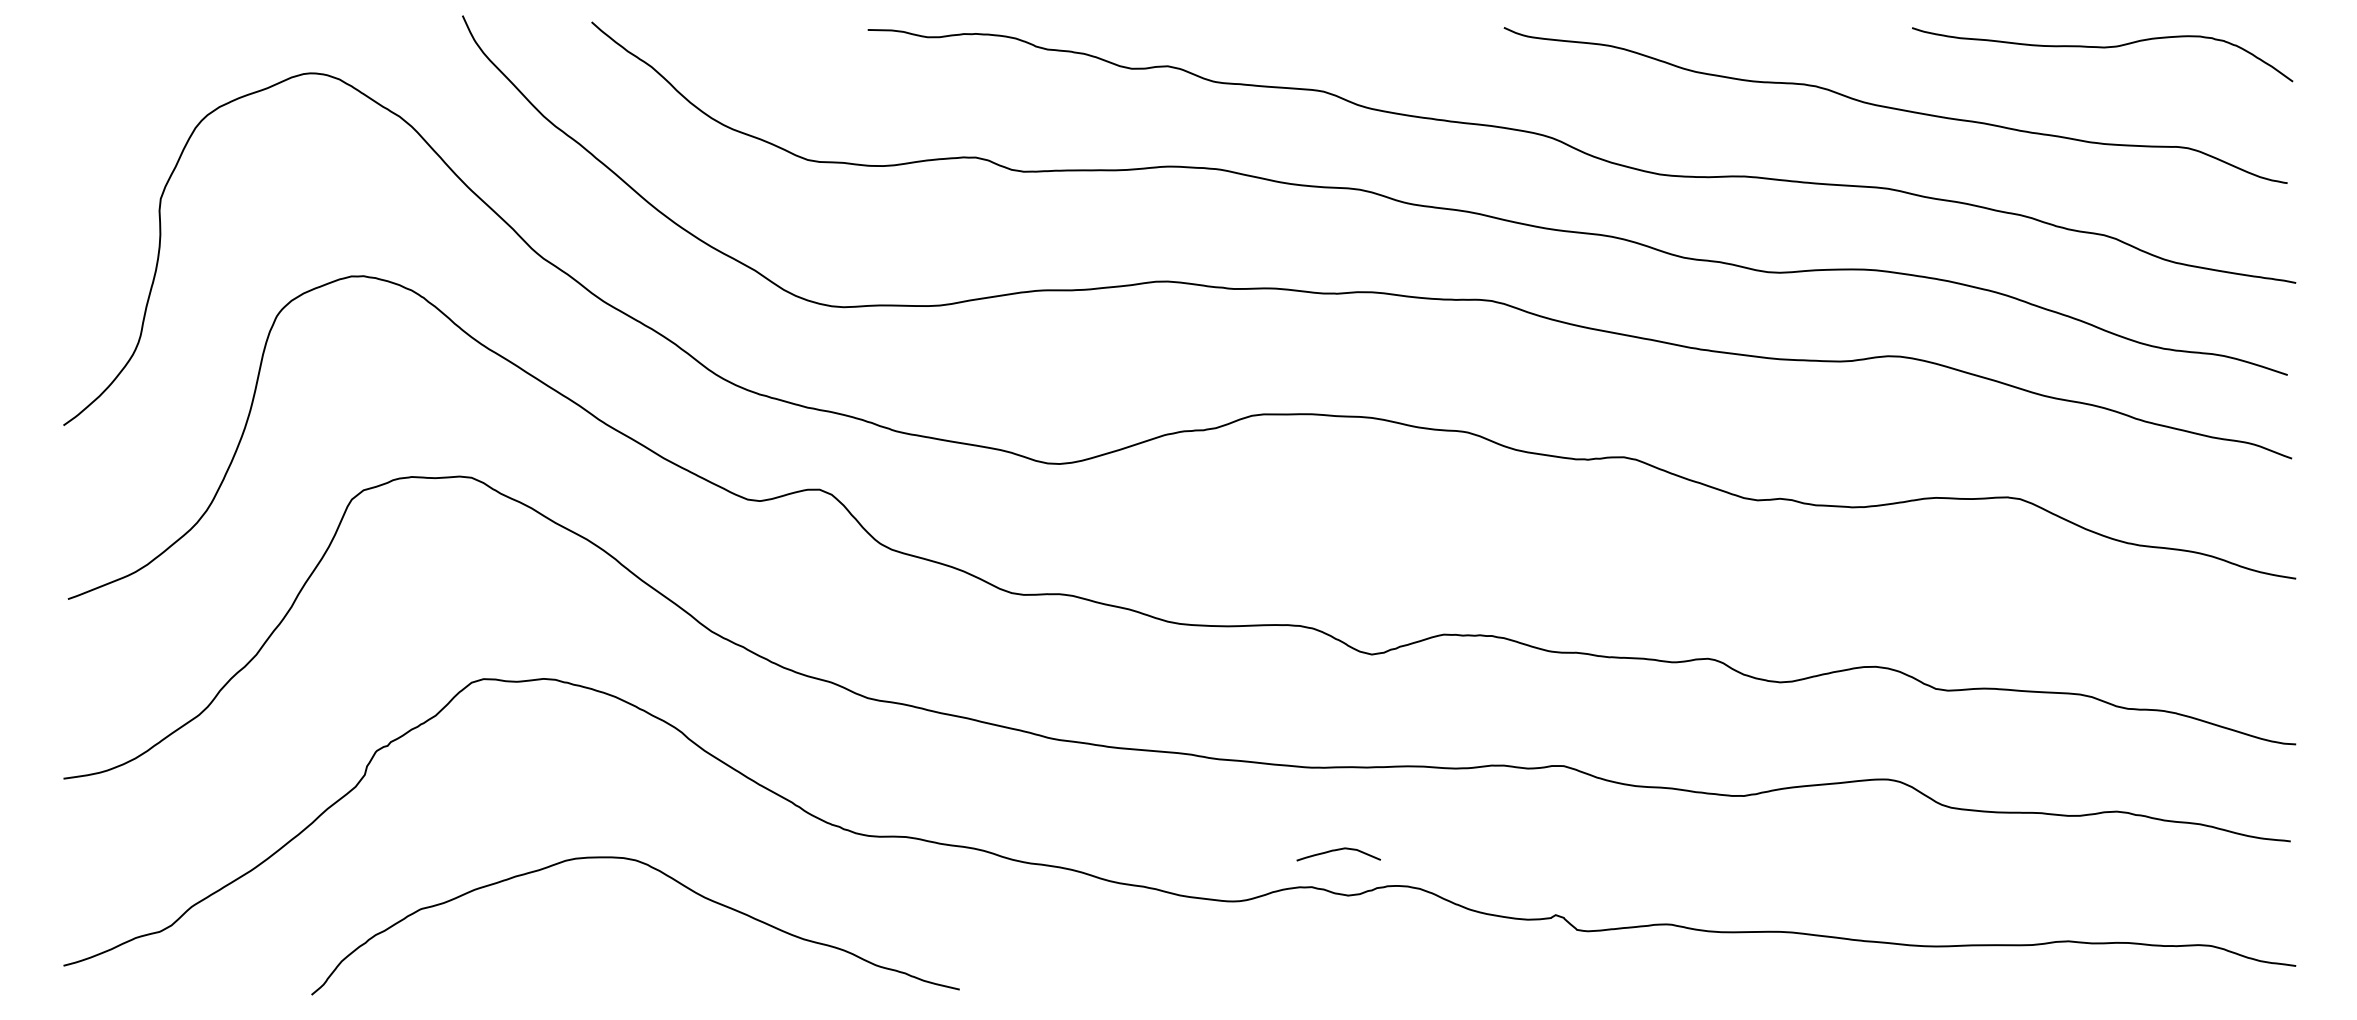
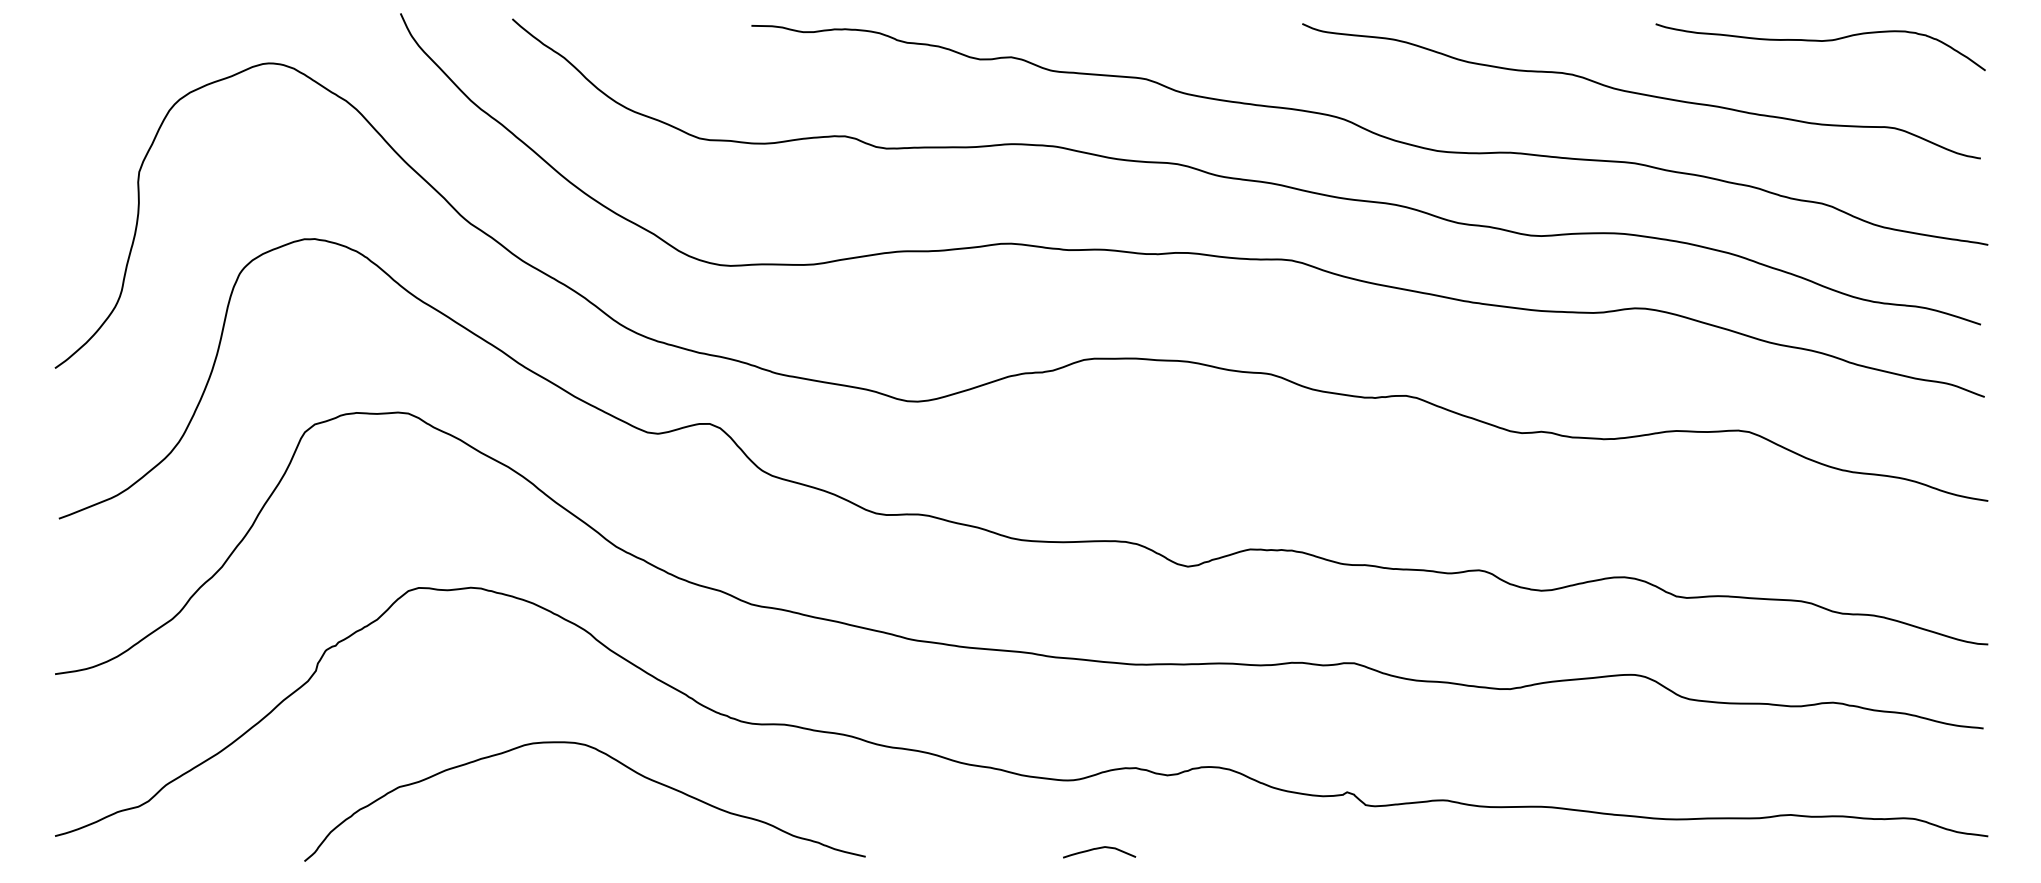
curve: (1338, 850) -> (1099, 848), moved
curve: (666, 876) -> (611, 758), moved

